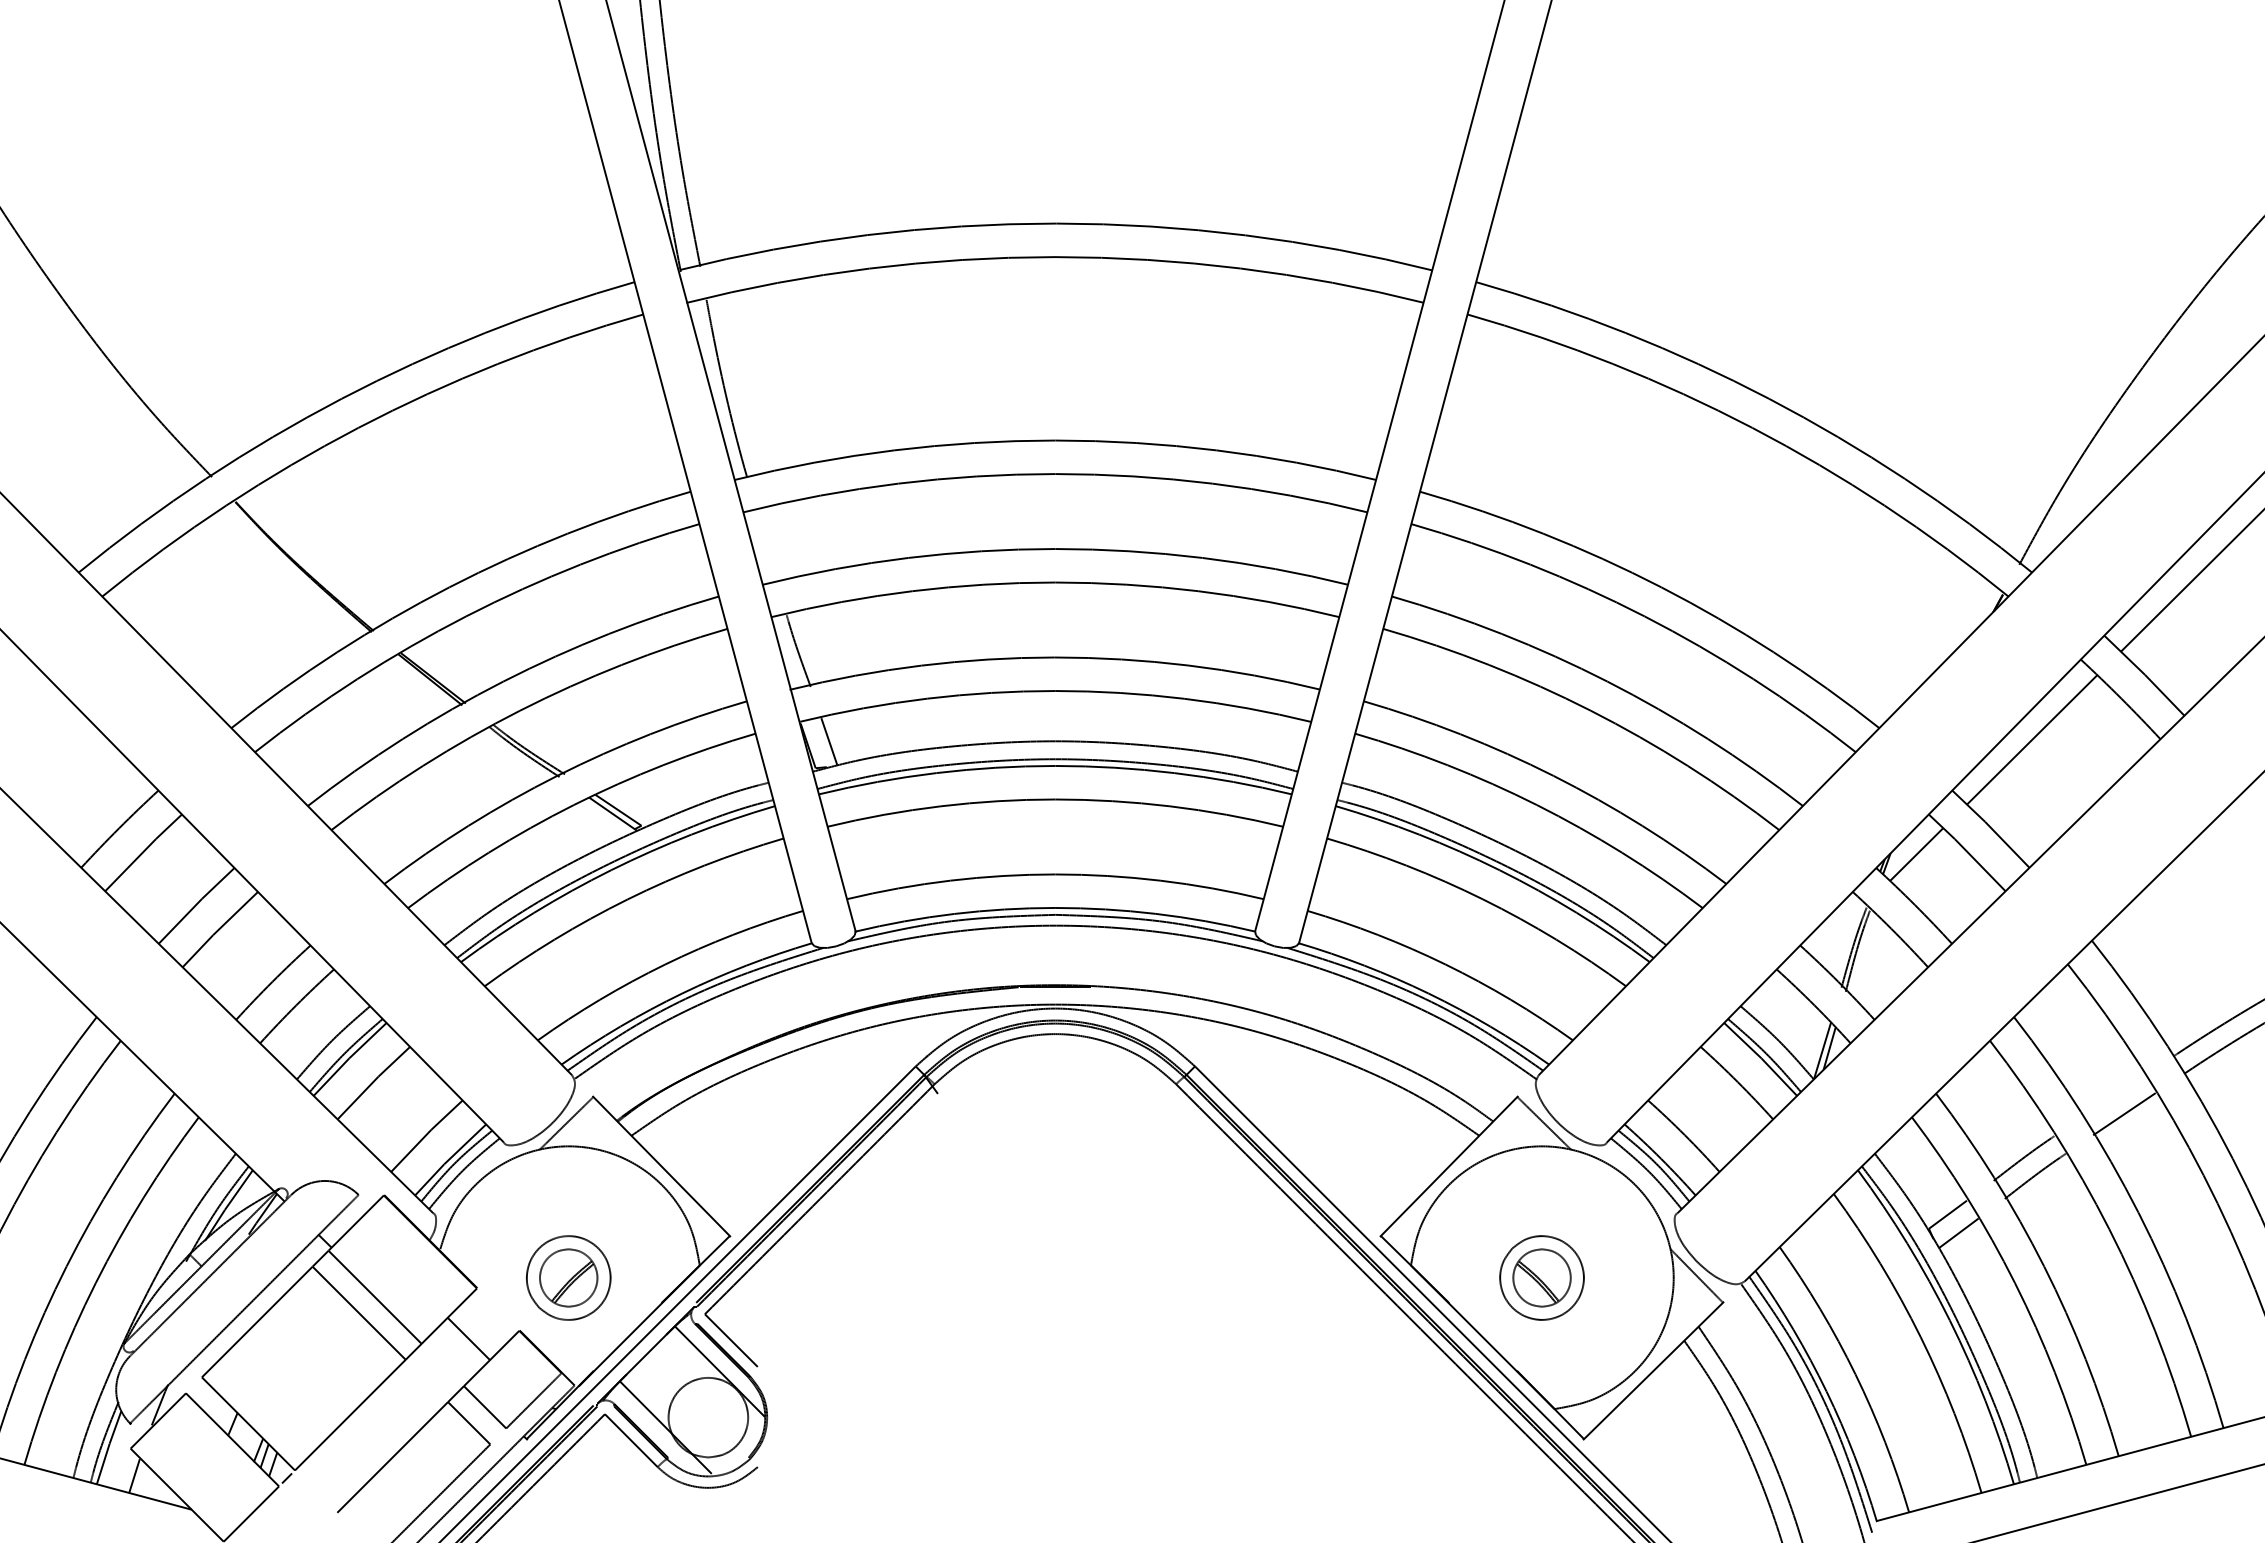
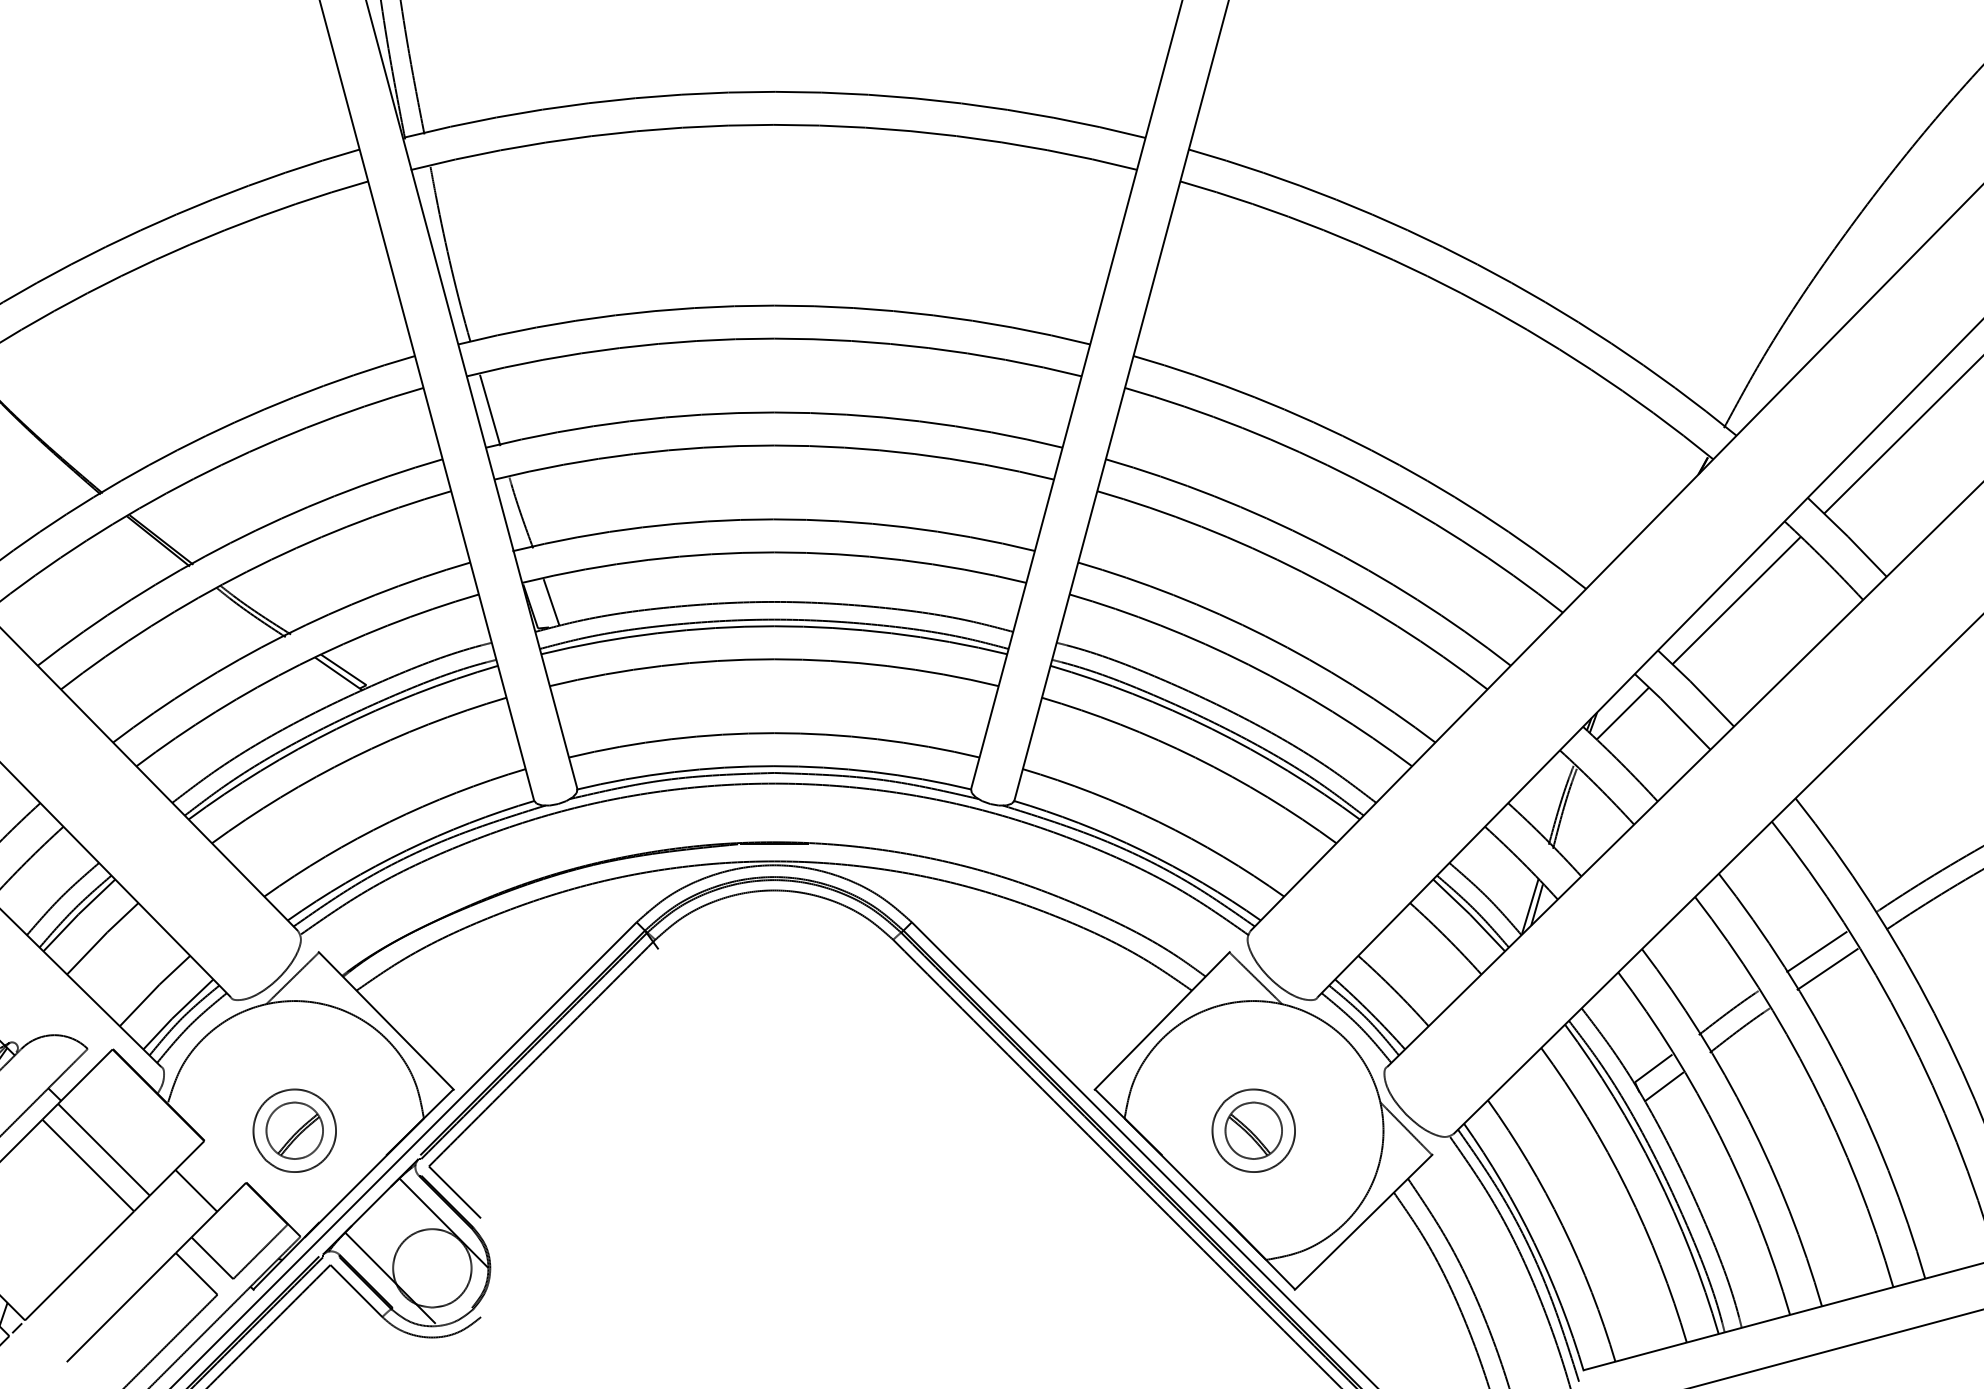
line: (766, 546) -> (489, 410), added
line: (2113, 1096) -> (1816, 951), added

